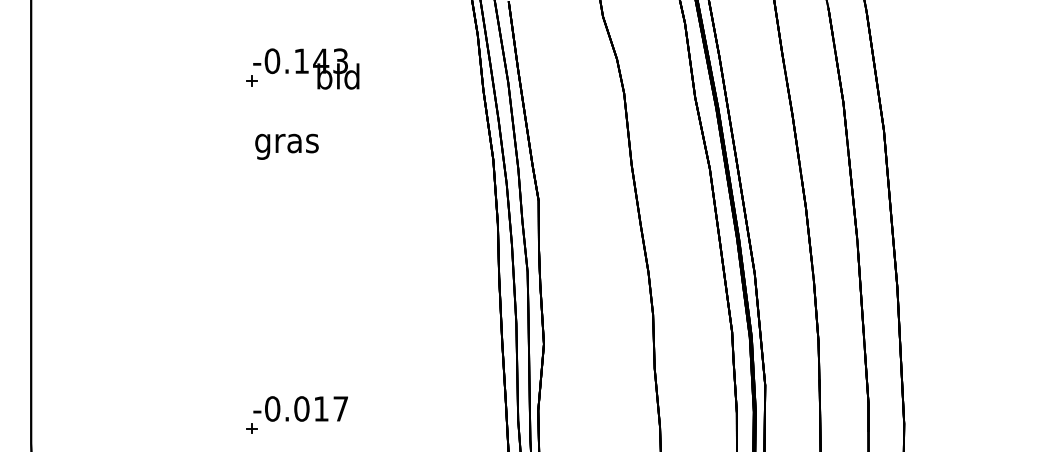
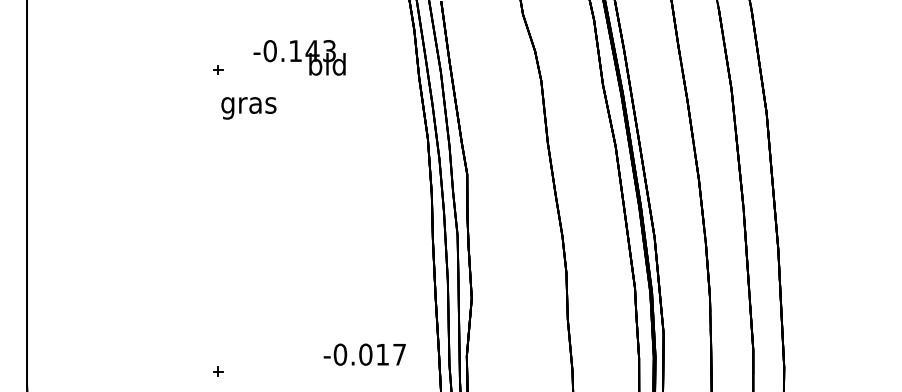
text: (306, 68) -> (299, 57), moved
text: (286, 147) -> (248, 108), moved
text: (300, 408) -> (364, 354), moved

